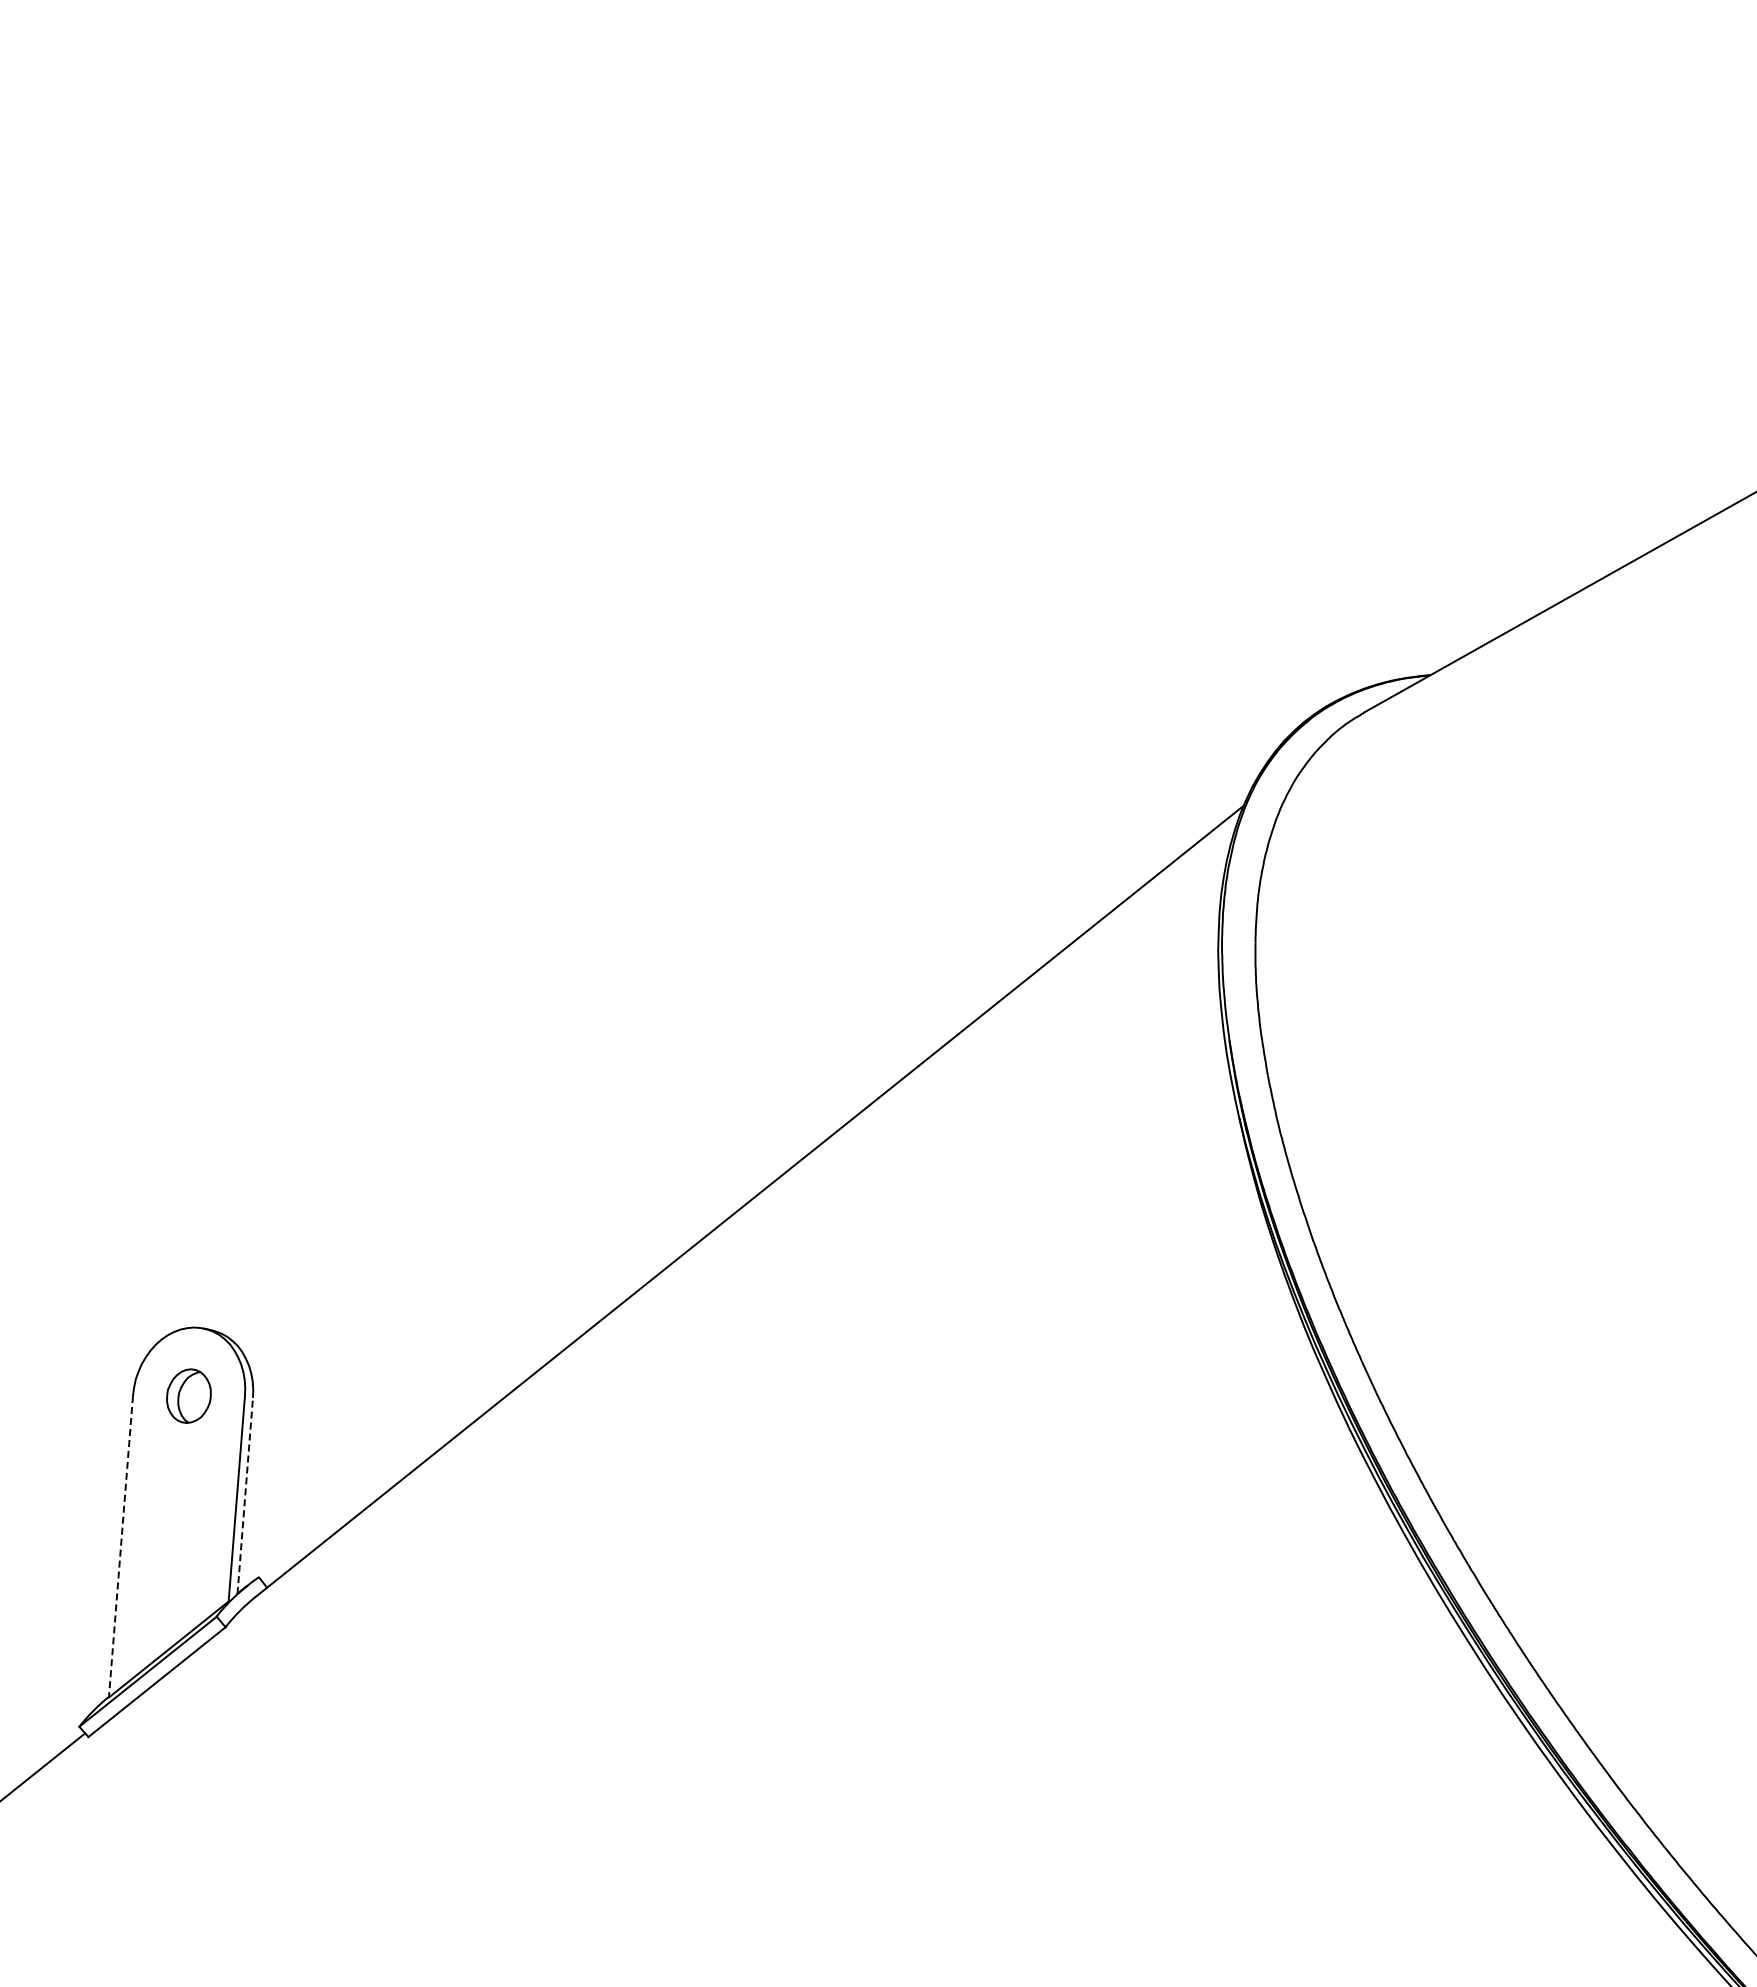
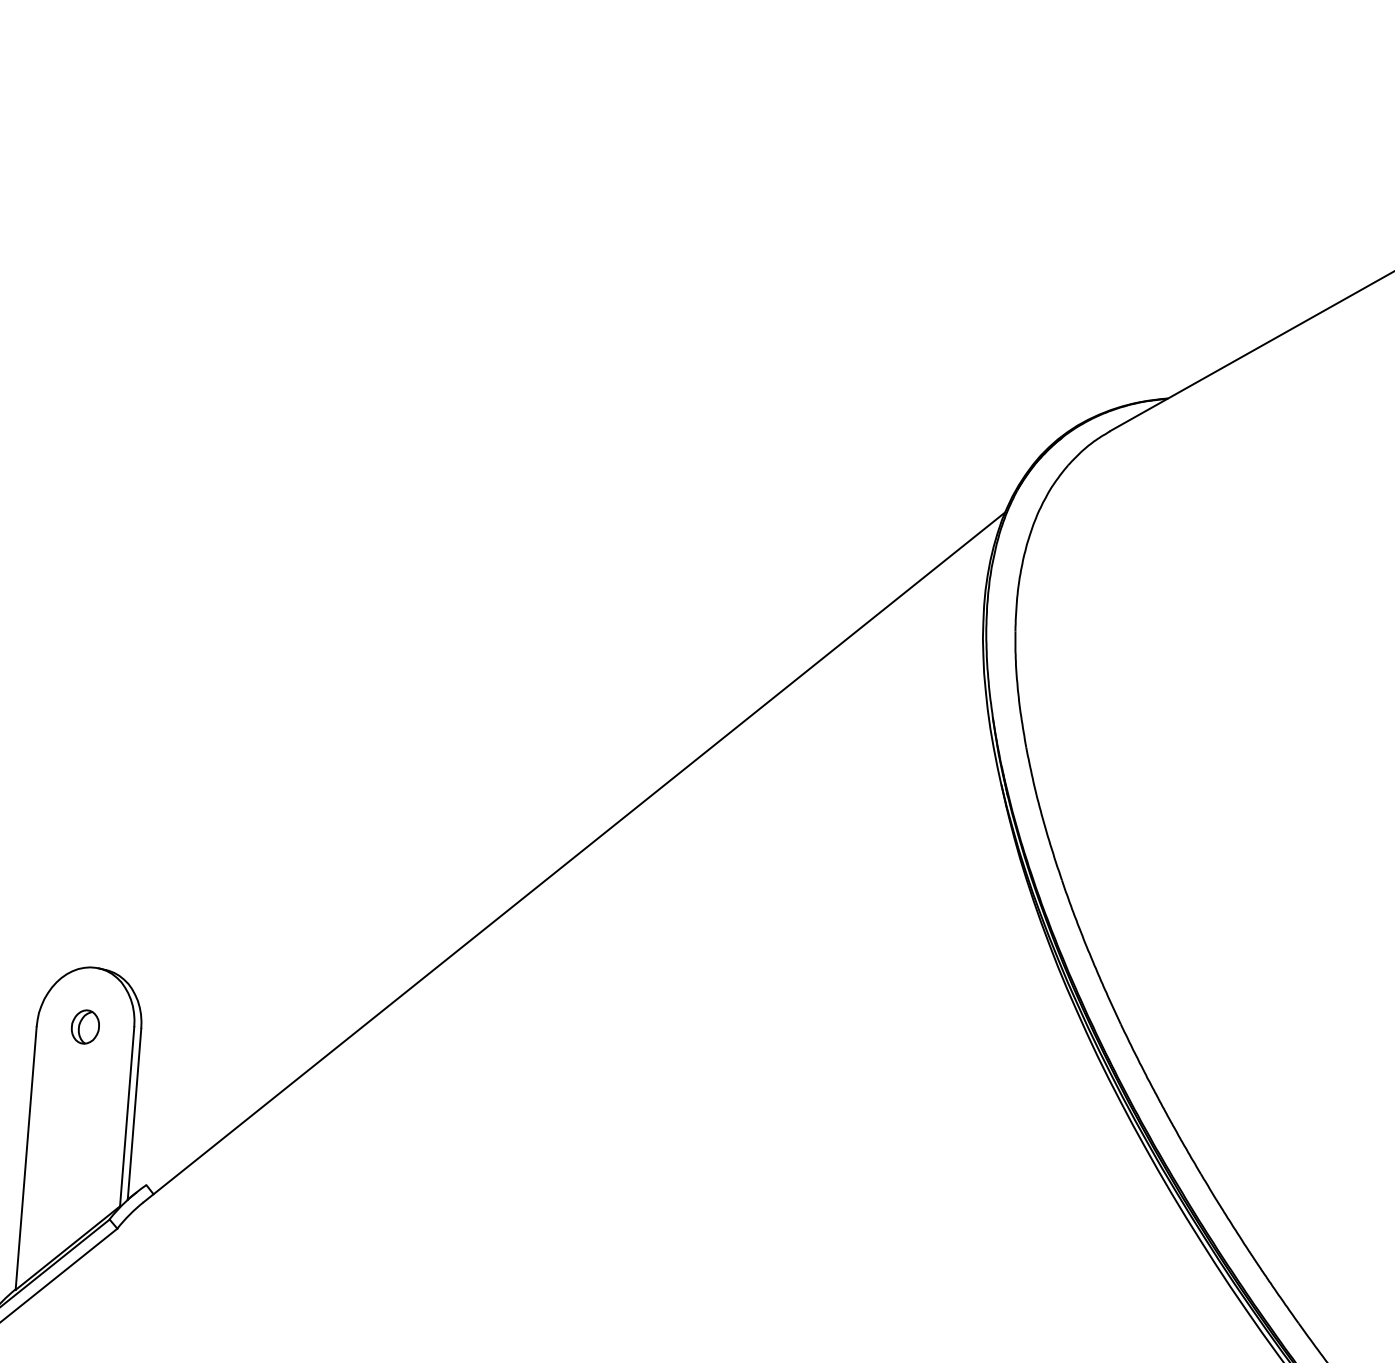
part: (188, 1395) -> (85, 1026), size x0.71
line: (245, 1495) -> (134, 1113), dashed -> solid
line: (120, 1547) -> (25, 1159), dashed -> solid

